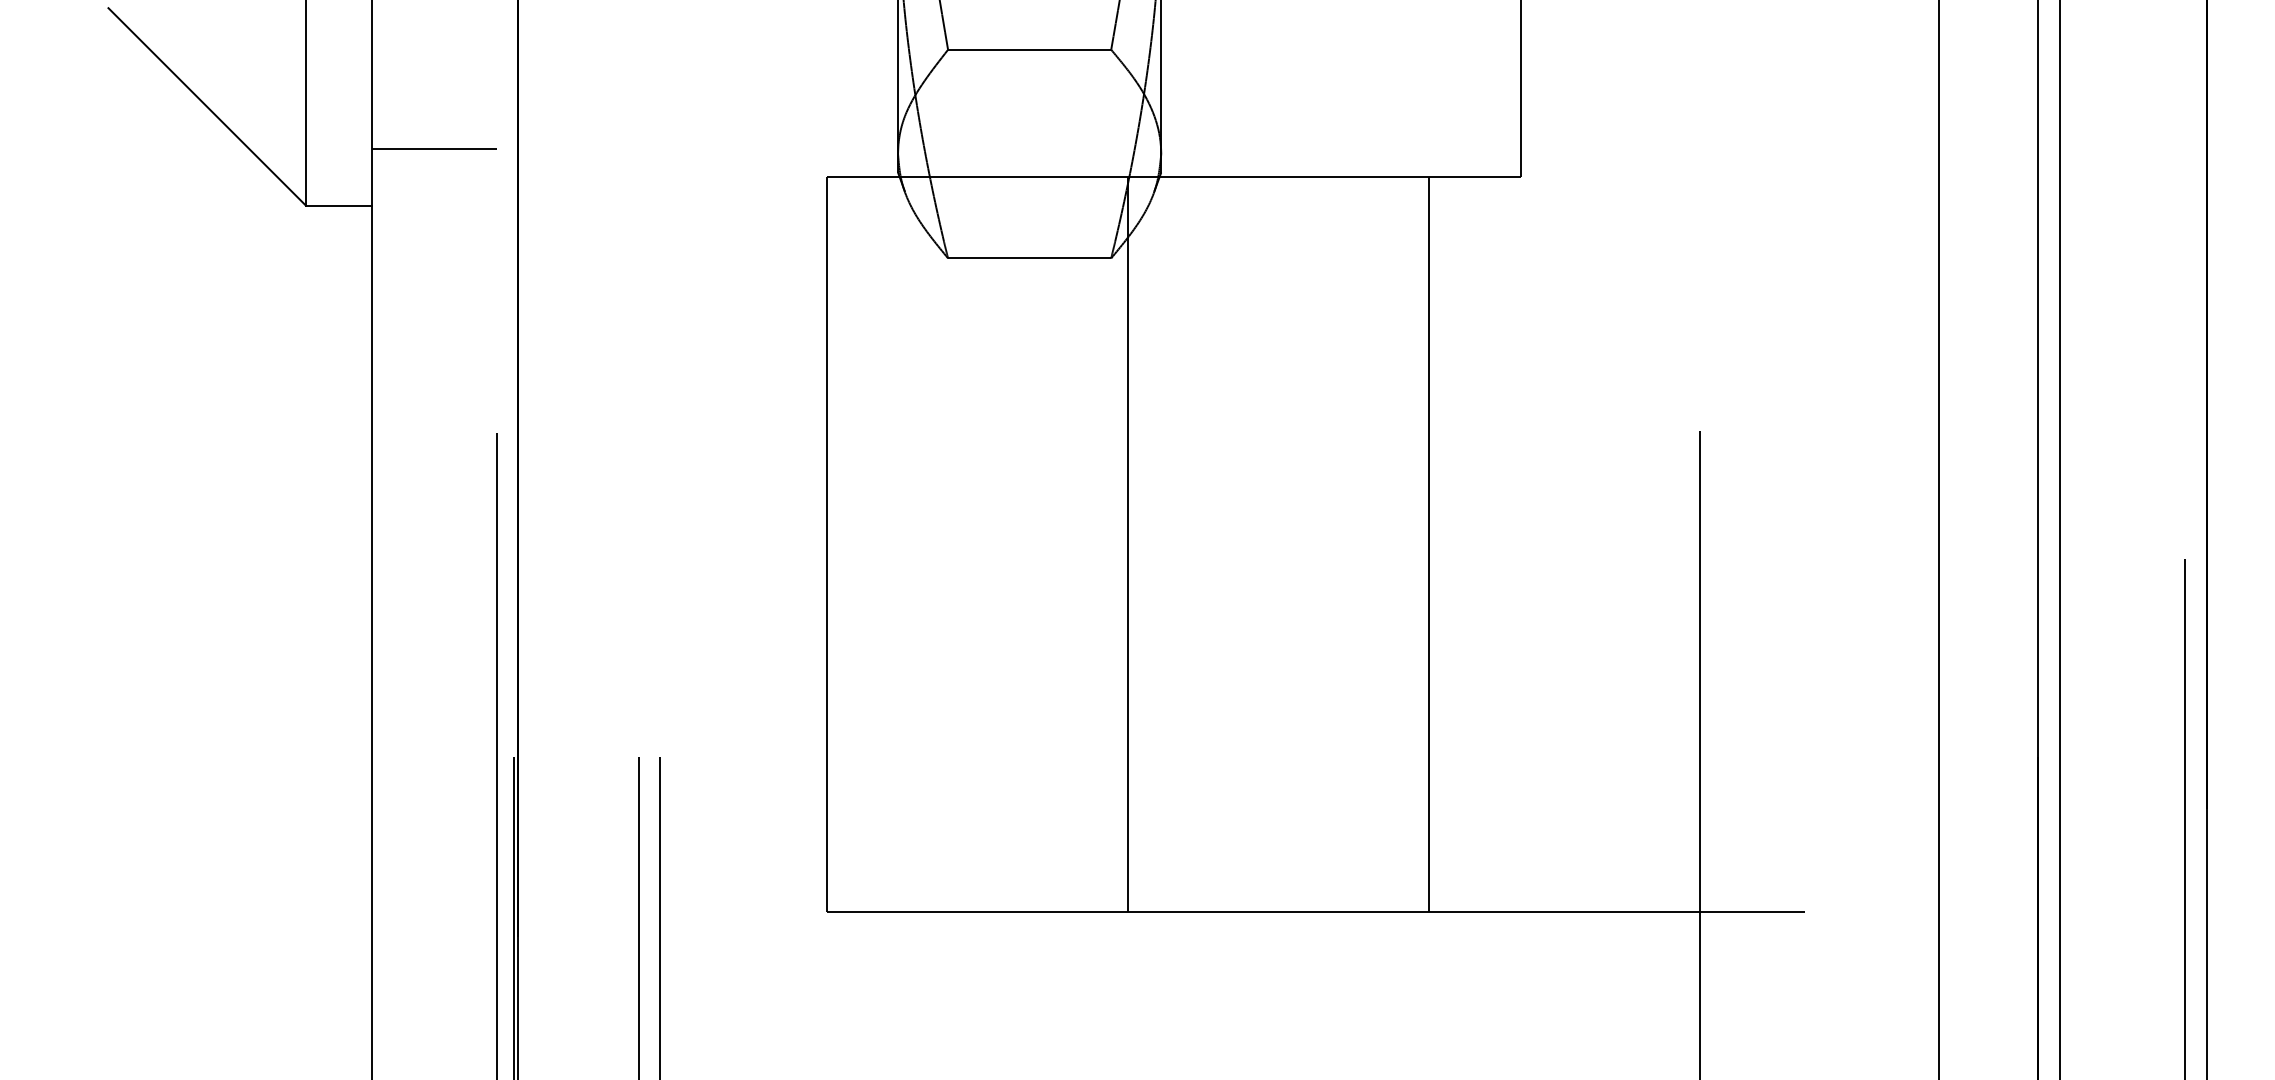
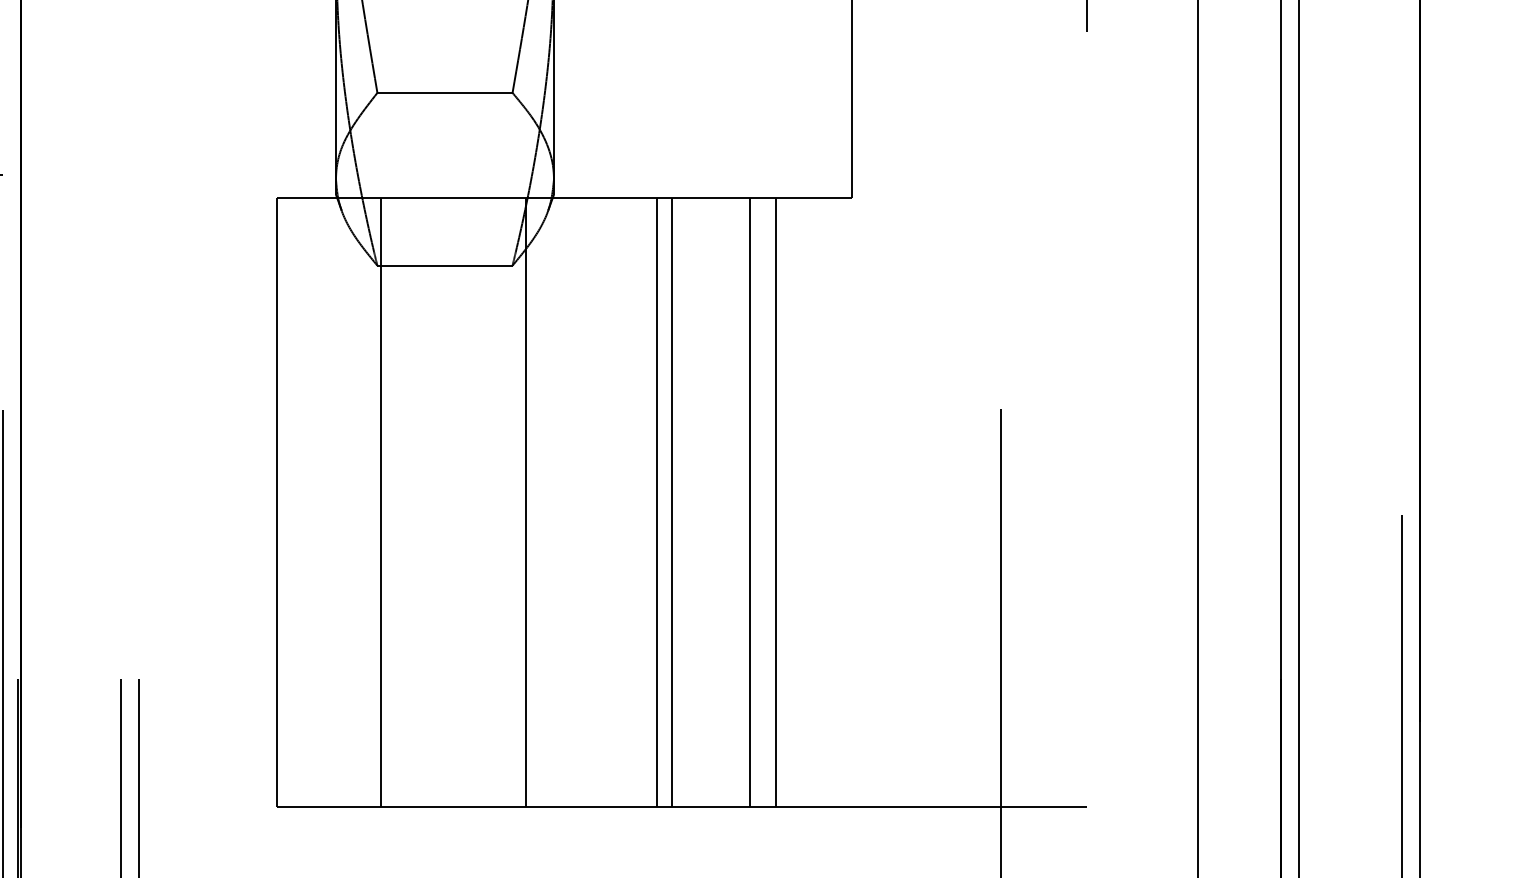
line: (951, 544) -> (380, 502), added
line: (1285, 544) -> (656, 502), added
line: (1303, 544) -> (671, 502), added
line: (1397, 544) -> (749, 502), added

